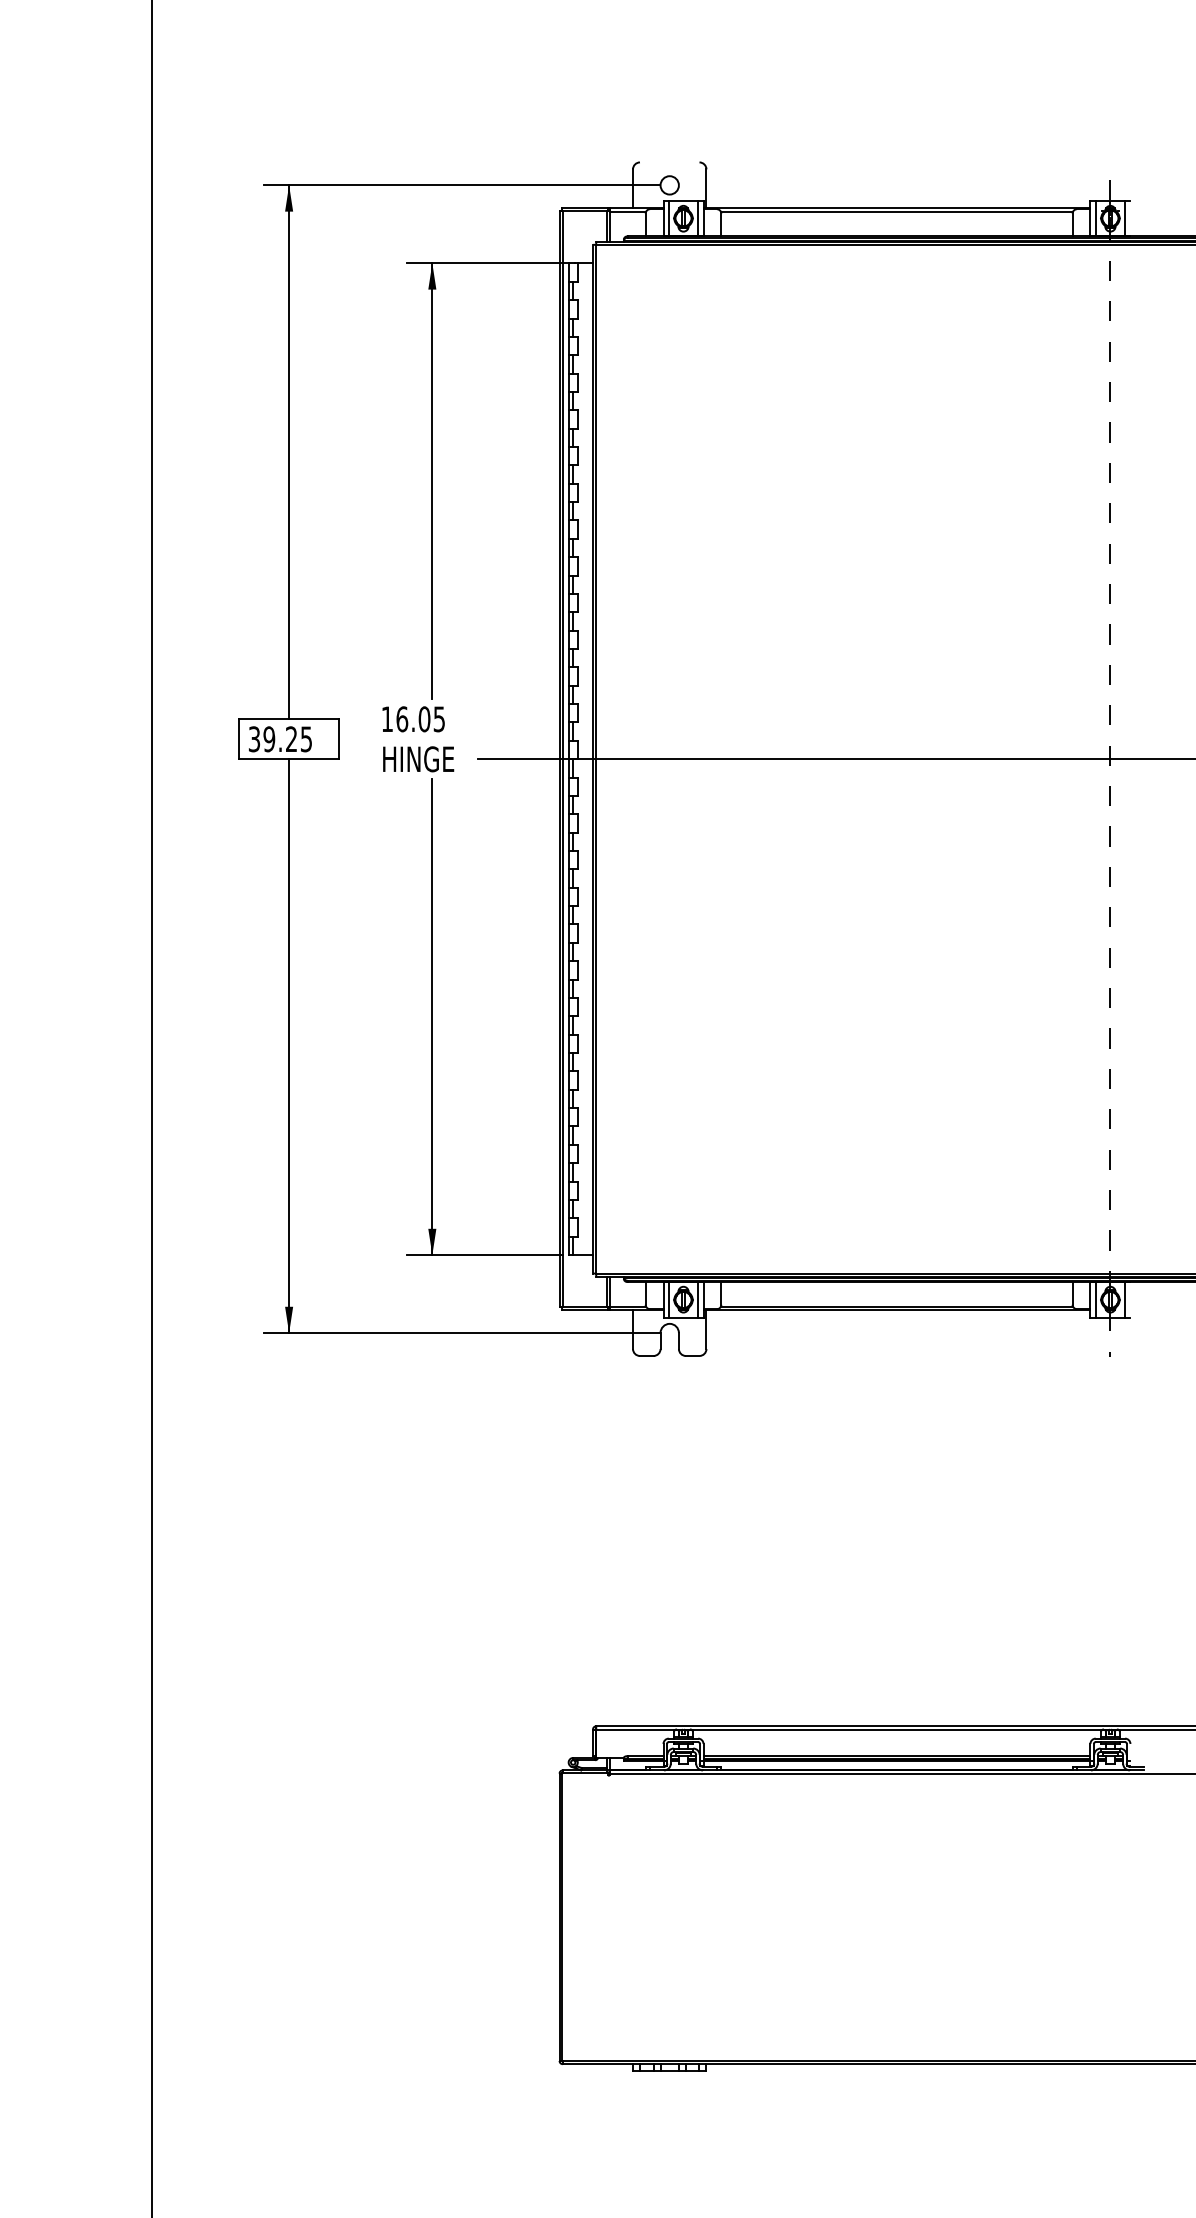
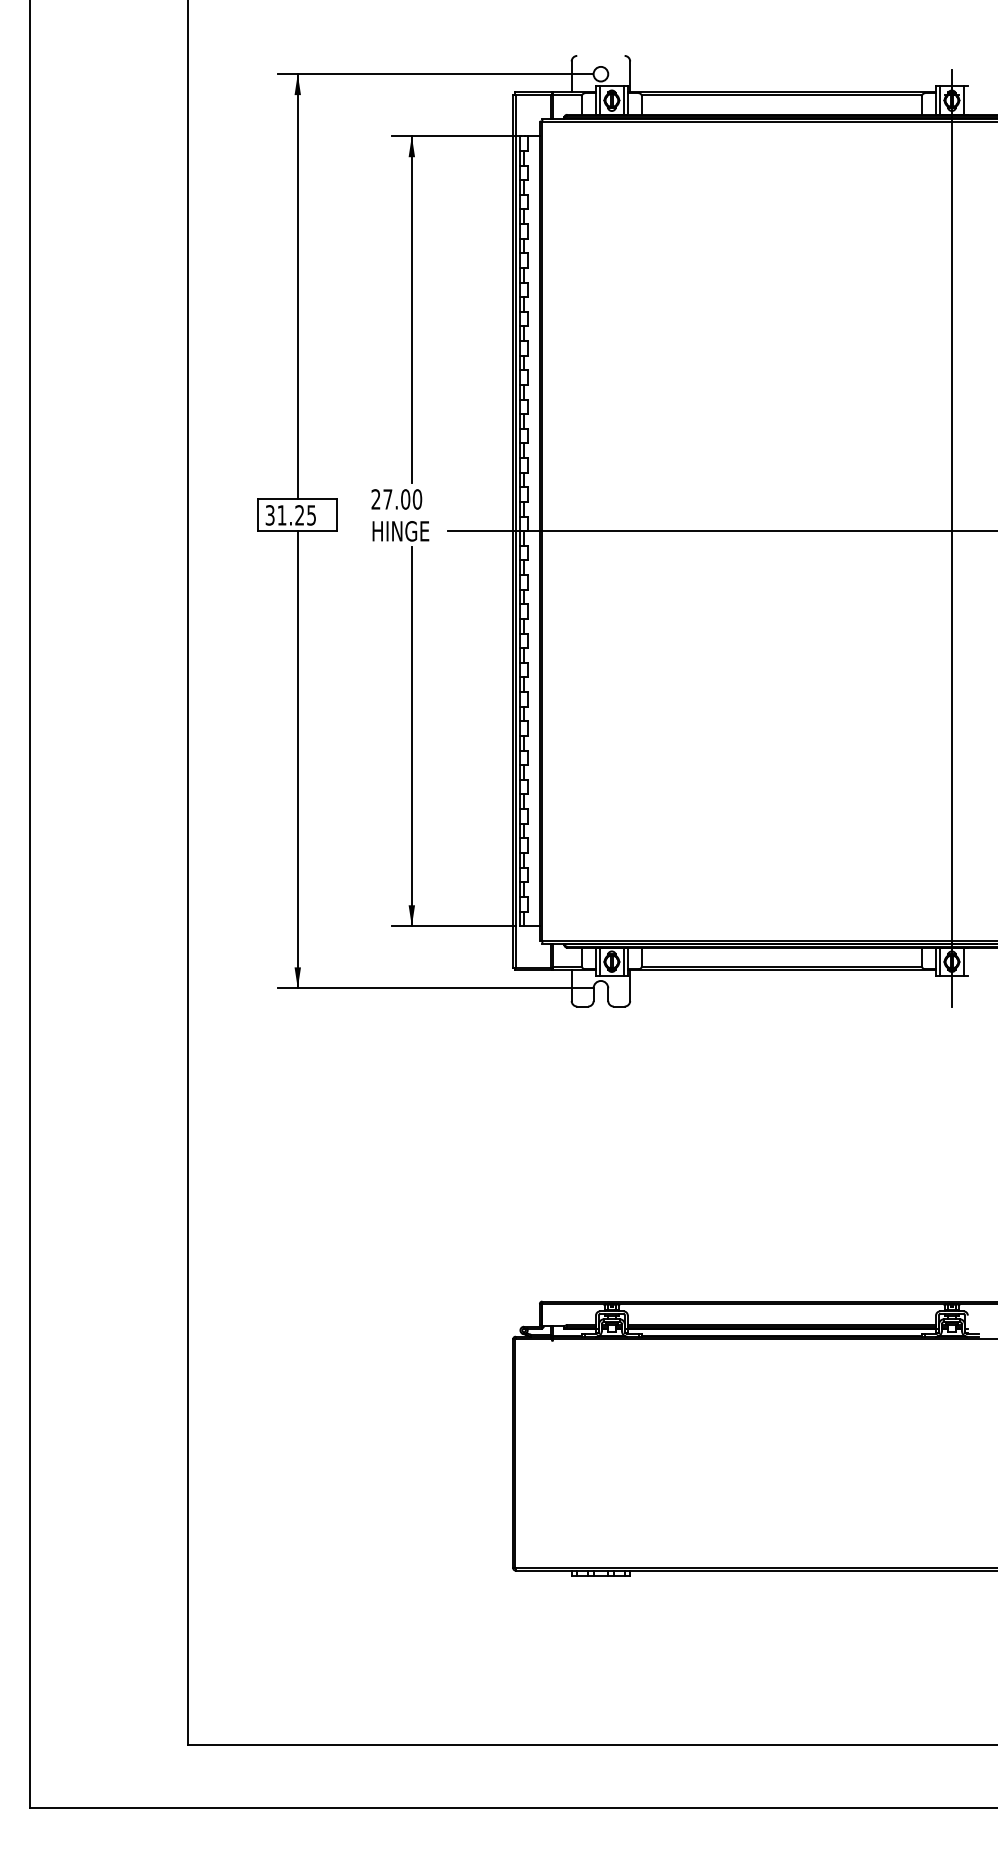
text: (413, 719) -> (396, 499), 16.05 -> 27.00
text: (268, 739) -> (281, 515), 39.25 -> 31.25
line: (1109, 768) -> (951, 538), dashed -> solid

